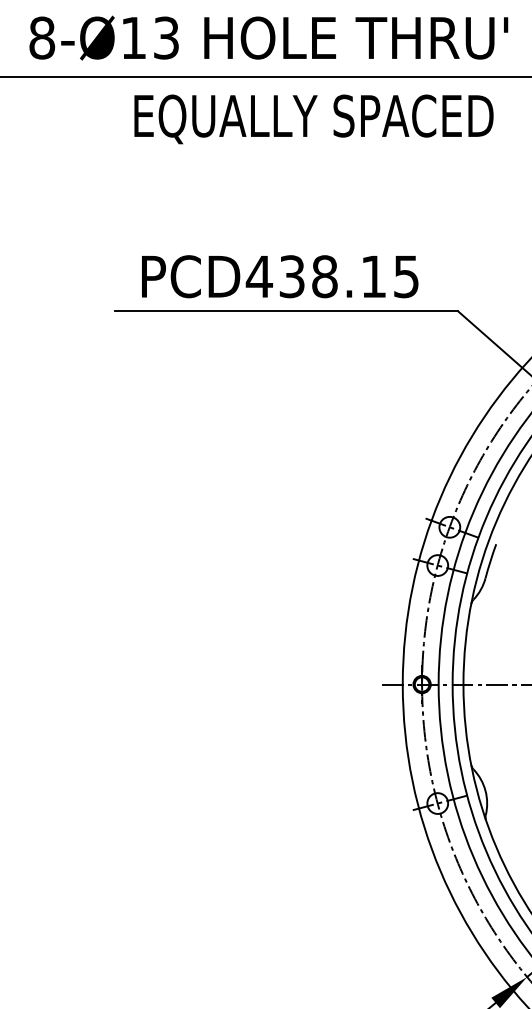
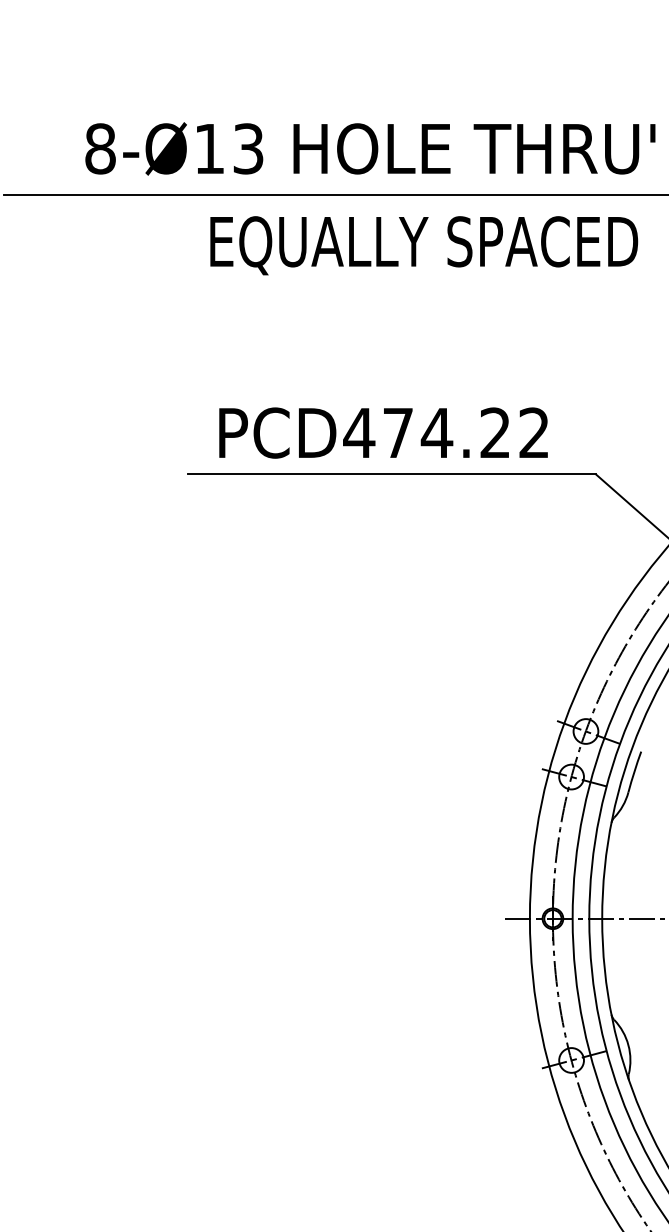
text: (348, 276) -> (465, 432), PCD438.15 -> PCD474.22

